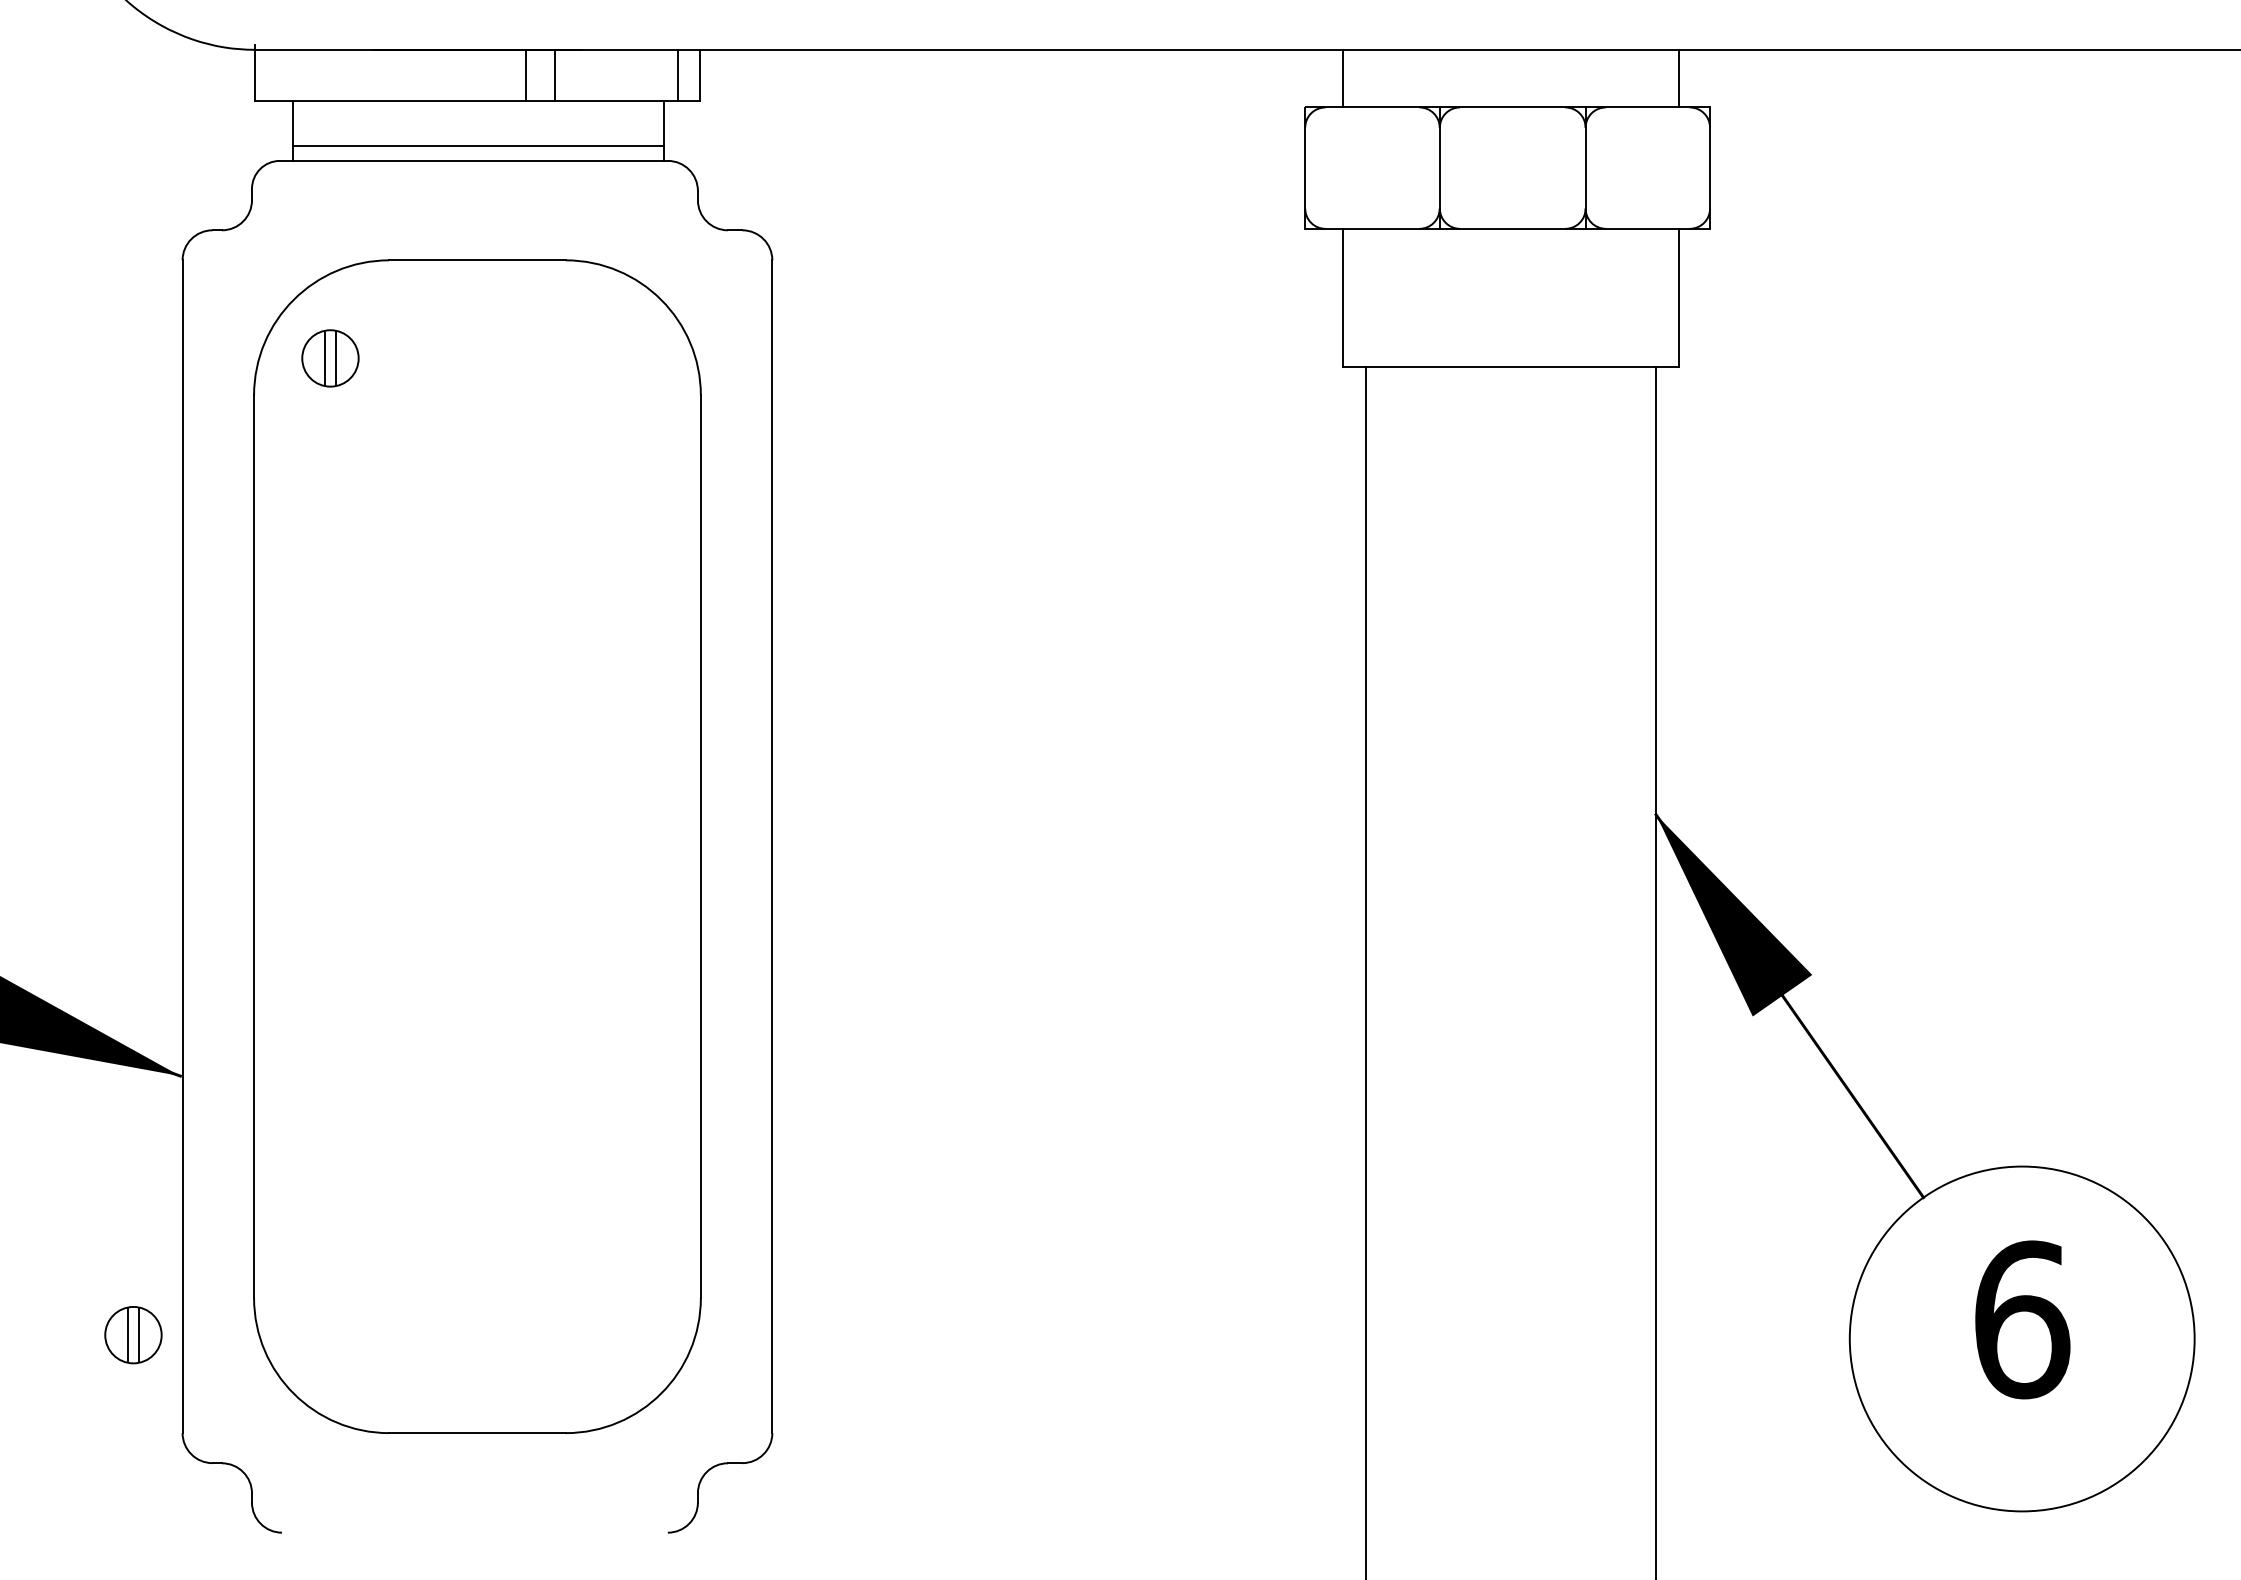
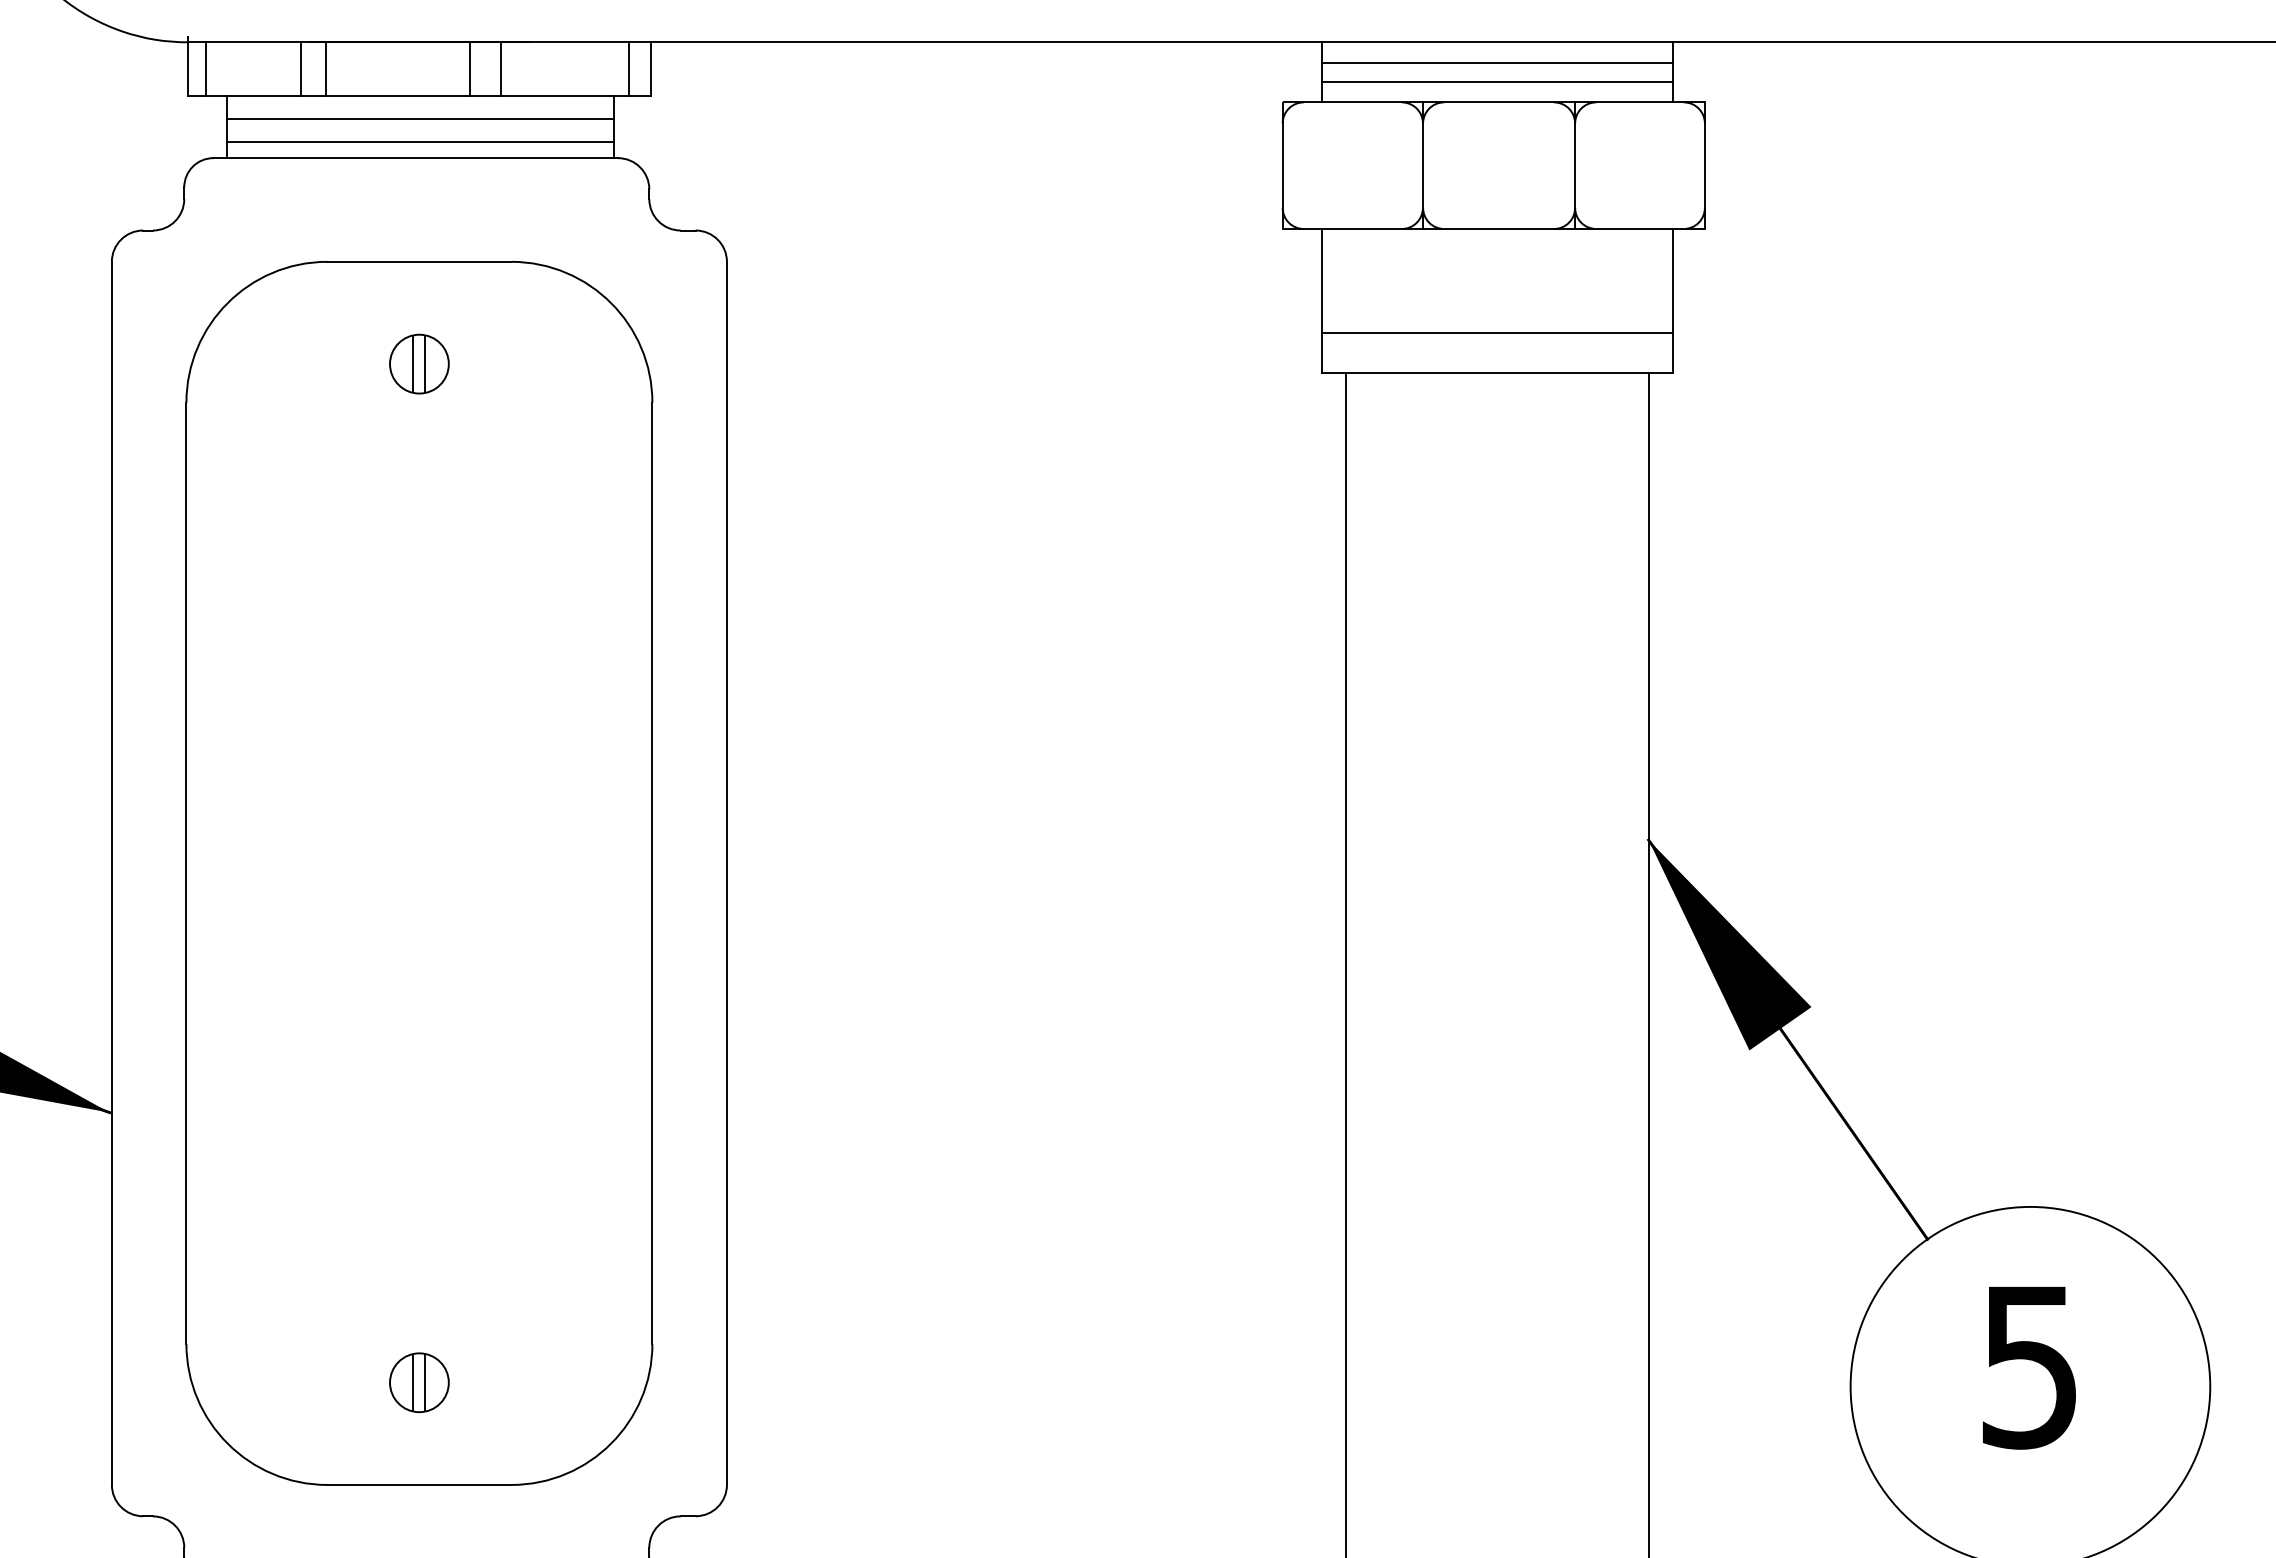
line: (1511, 69) -> (1497, 62), added
line: (272, 74) -> (205, 68), added
line: (363, 74) -> (300, 68), added
line: (387, 74) -> (325, 68), added
line: (1511, 88) -> (1497, 82), added
line: (478, 122) -> (420, 118), added
line: (1511, 329) -> (1497, 333), added
part: (330, 358) -> (419, 364), moved
text: (2022, 1319) -> (2030, 1366), 6 -> 5
part: (133, 1335) -> (419, 1383), moved

